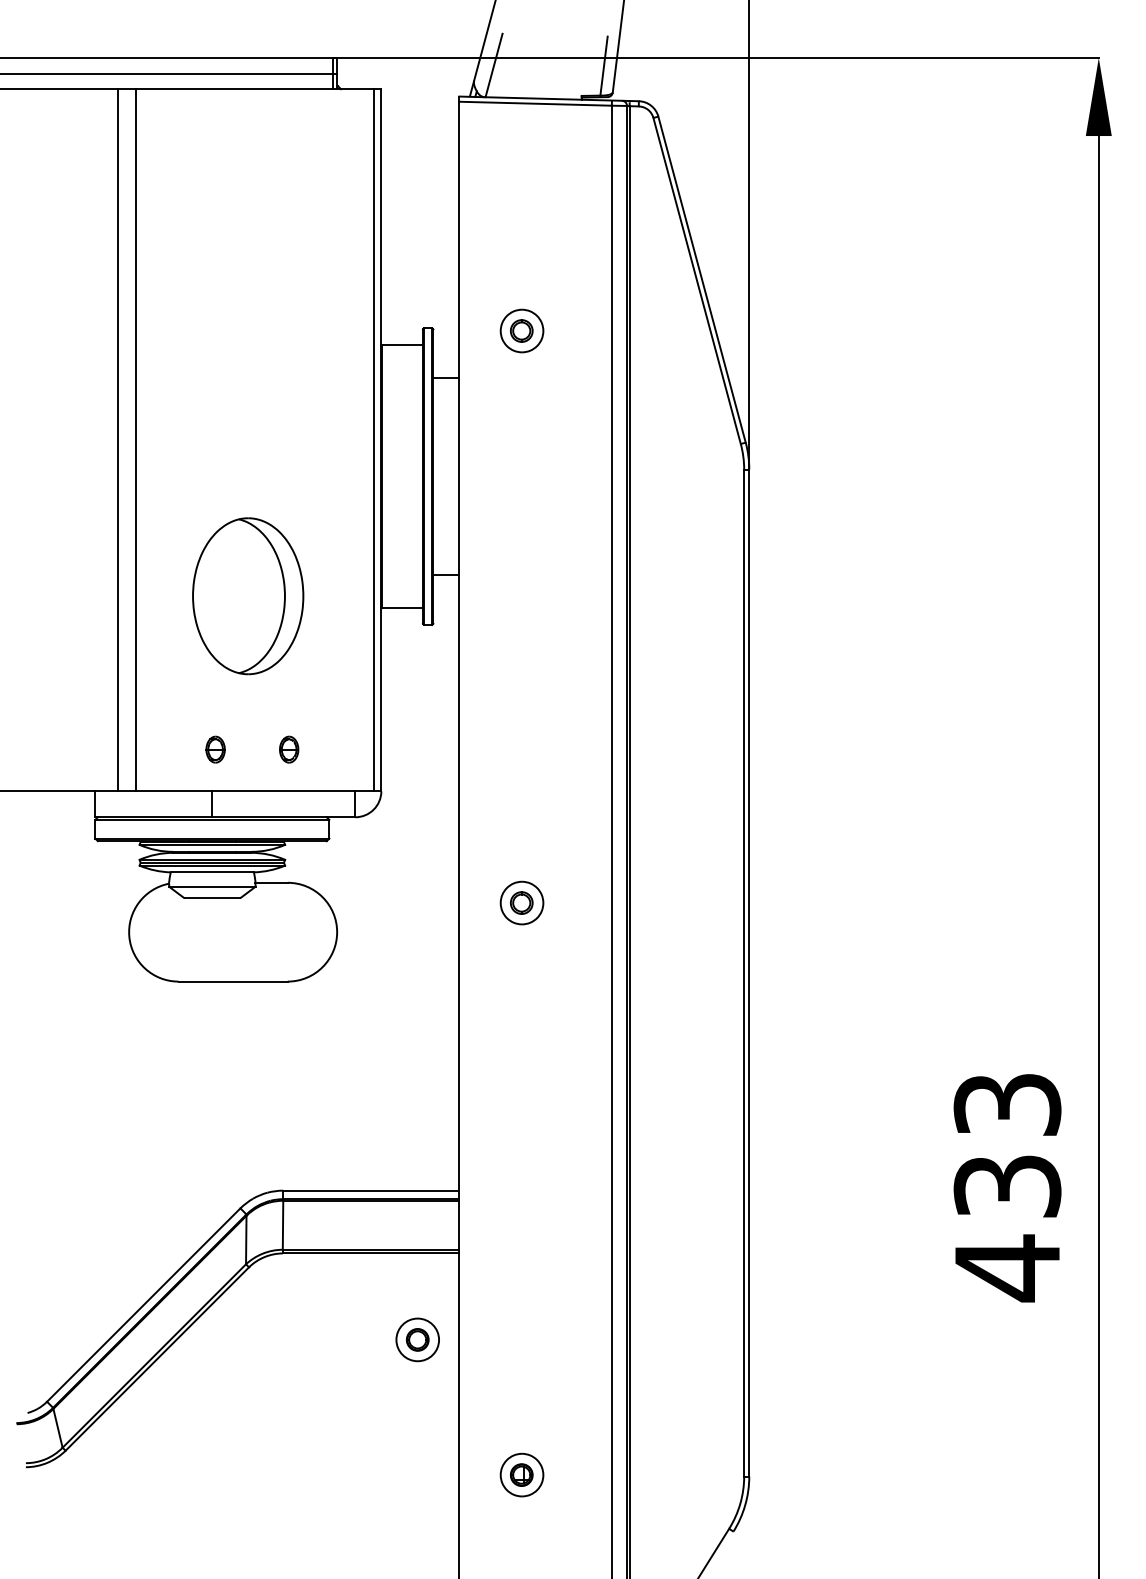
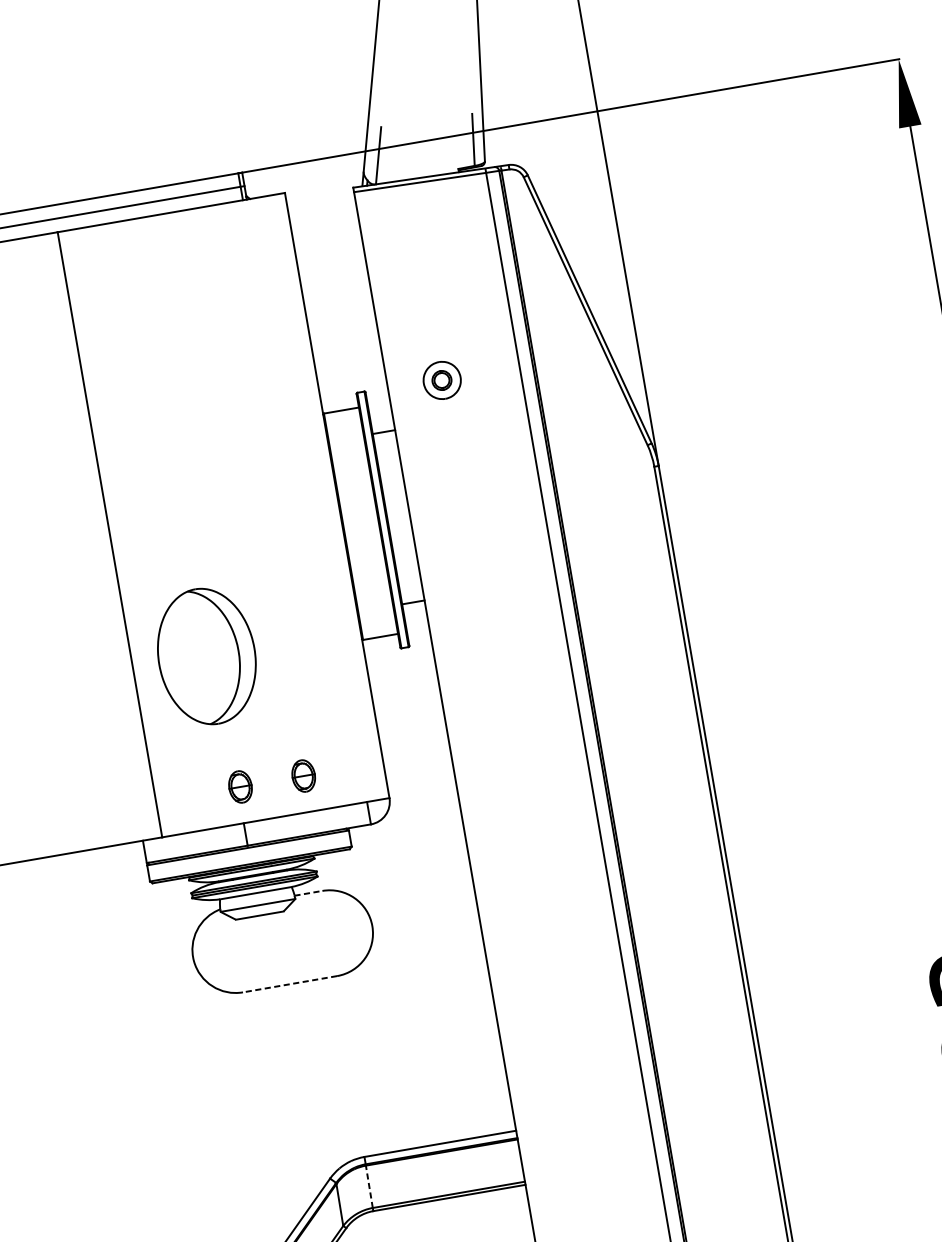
line: (136, 440) -> (126, 532), removed
line: (373, 440) -> (330, 496), removed
part: (248, 596) -> (207, 656), moved
part: (215, 749) -> (240, 786), size x1.4
part: (289, 749) -> (304, 775), size x1.4
line: (272, 882) -> (309, 892), solid -> dashed
part: (521, 902) -> (526, 873), removed
line: (233, 981) -> (290, 984), solid -> dashed
line: (283, 1225) -> (369, 1186), solid -> dashed

